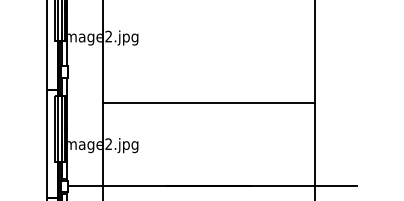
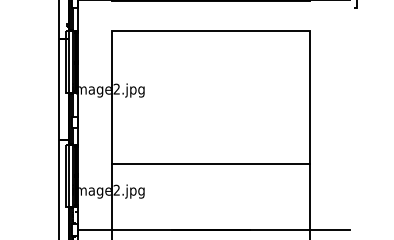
line: (208, 102) -> (210, 163), moved

